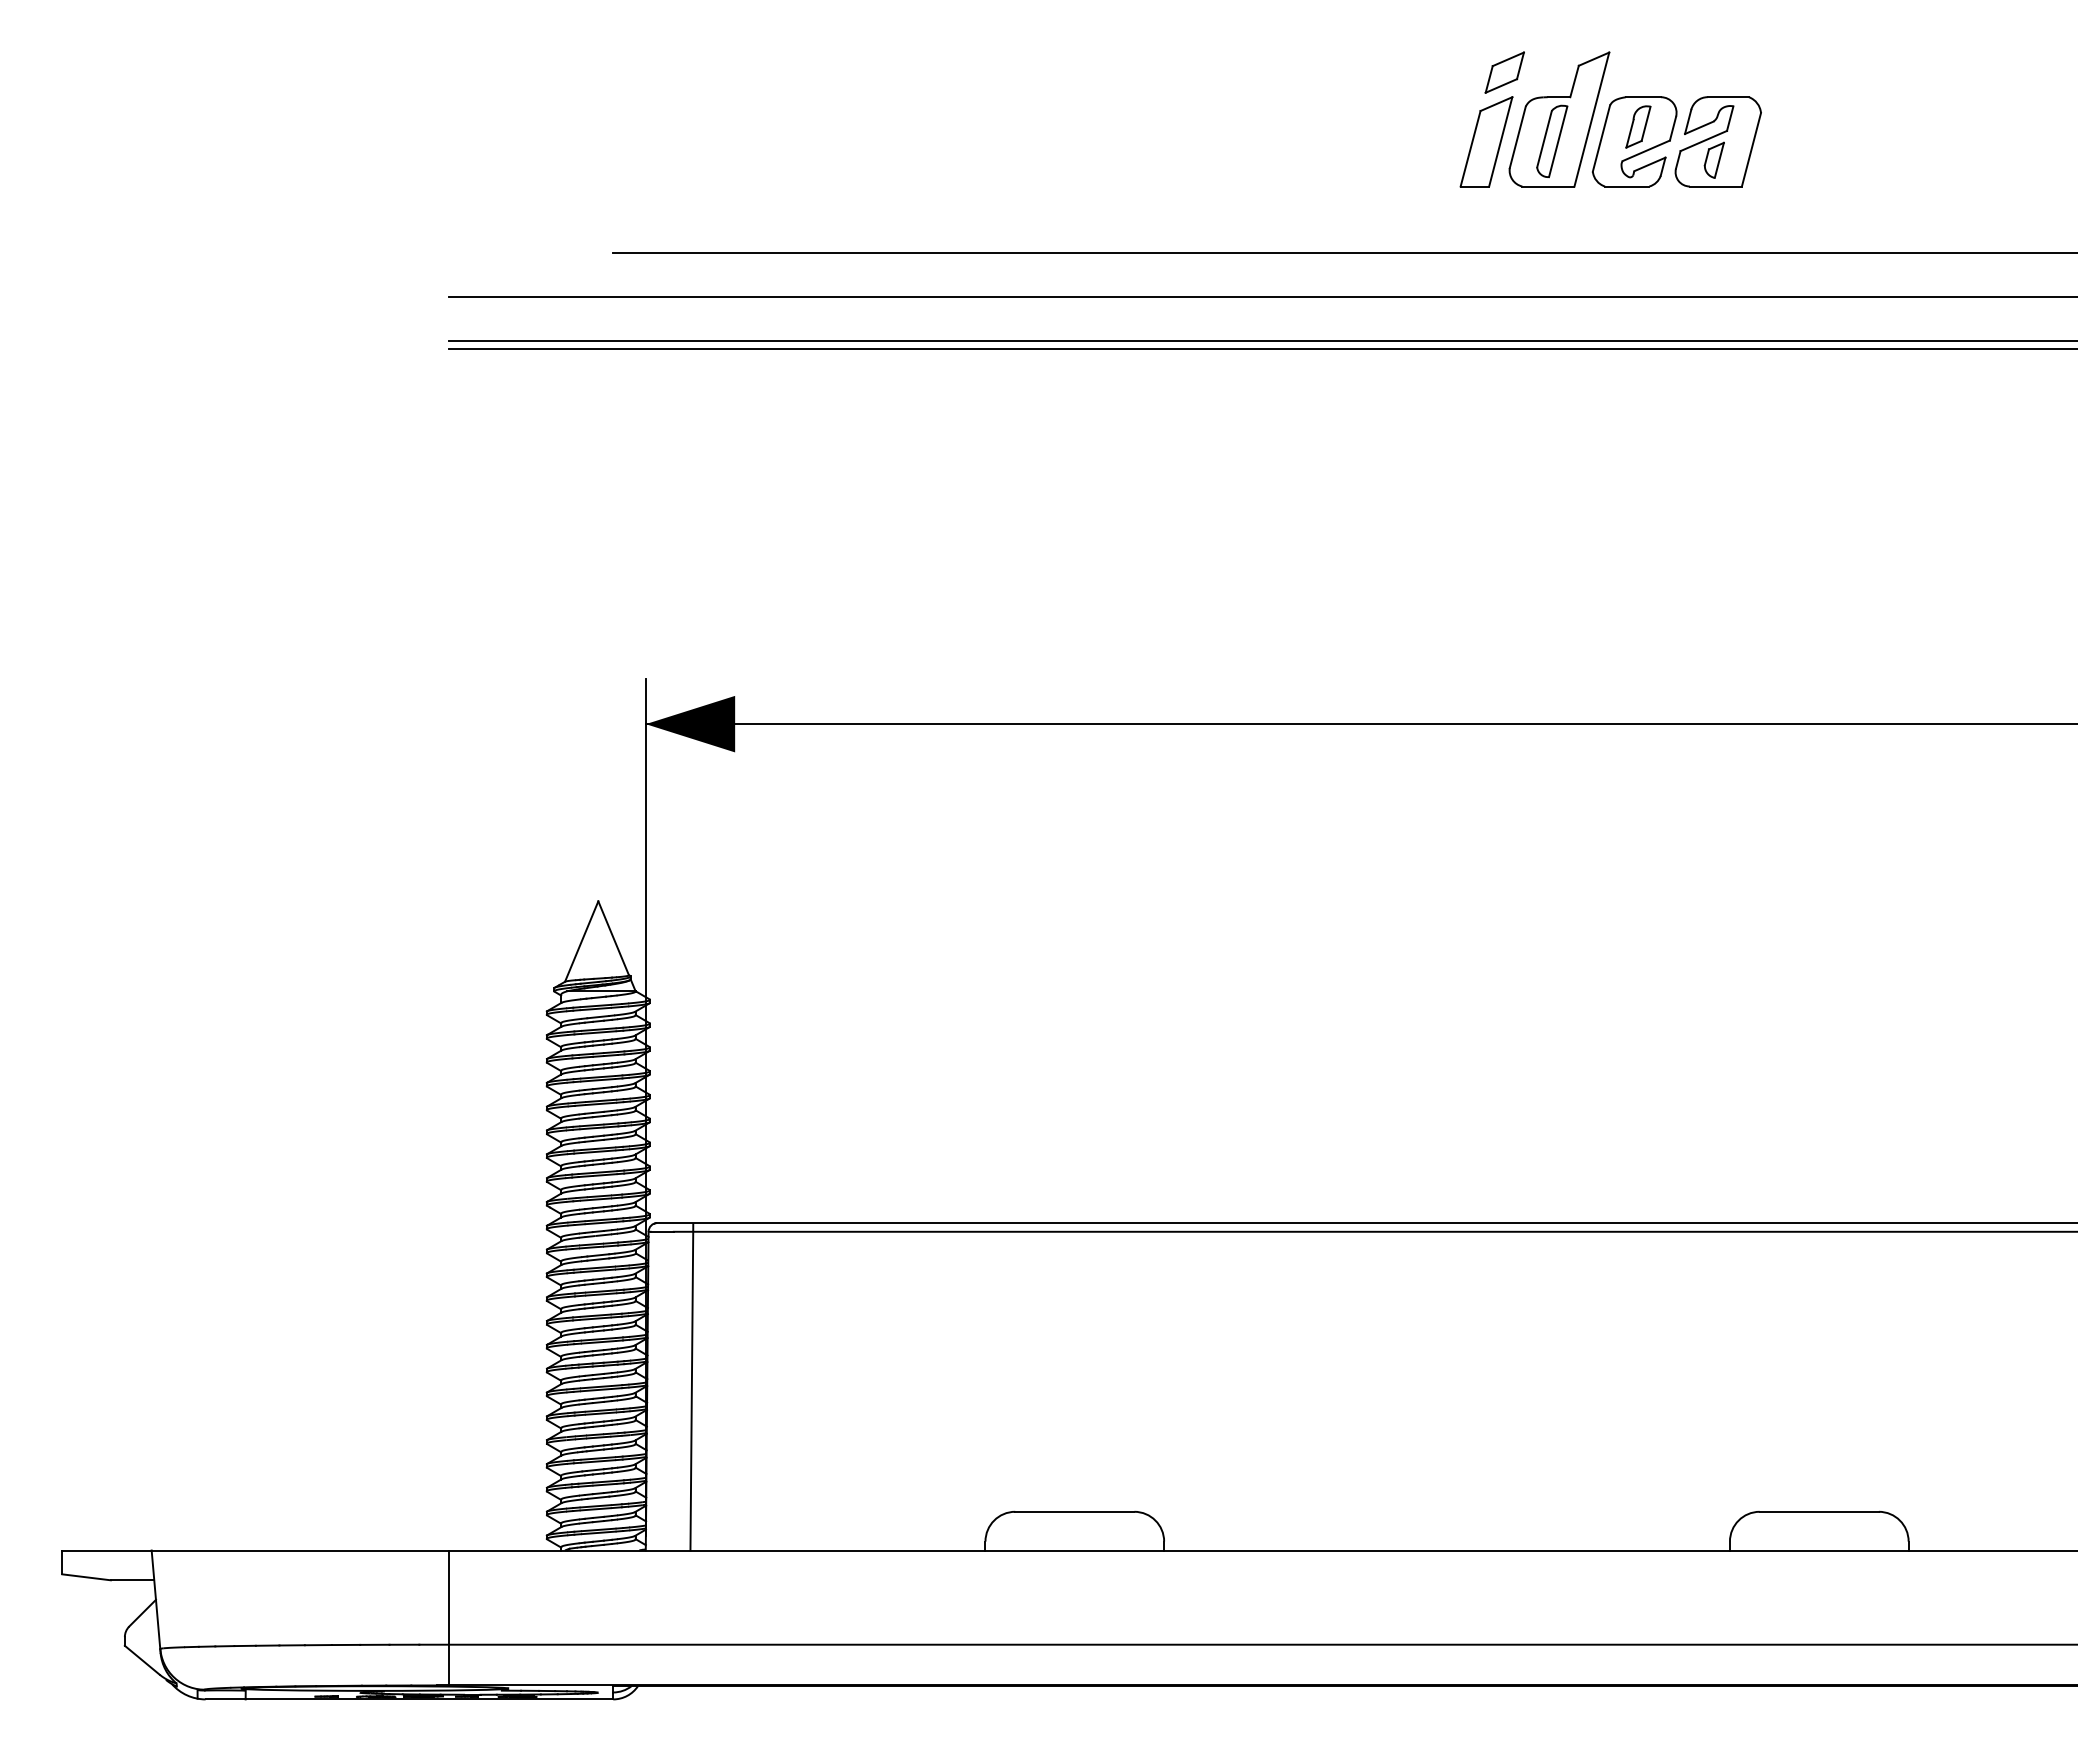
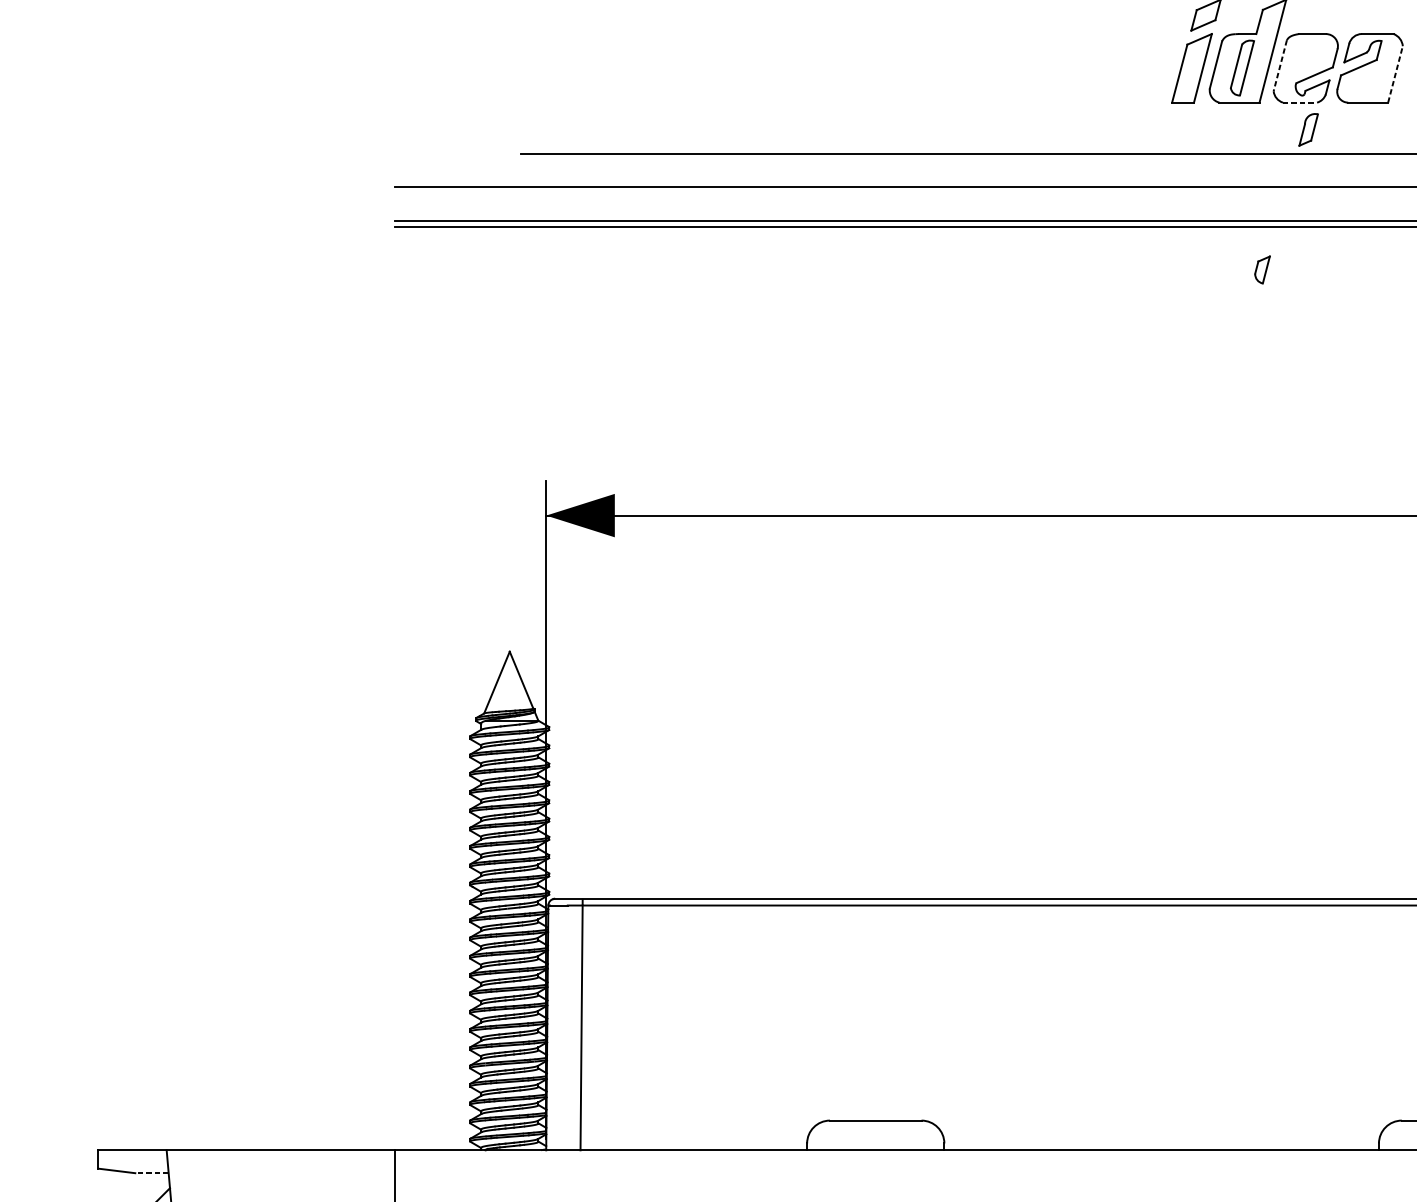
part: (1638, 126) -> (1308, 129), moved
line: (1601, 139) -> (1280, 66), solid -> dashed
line: (1751, 149) -> (1395, 74), solid -> dashed
part: (1713, 159) -> (1261, 269), moved
line: (1627, 186) -> (1300, 102), solid -> dashed
line: (132, 1580) -> (151, 1173), solid -> dashed

